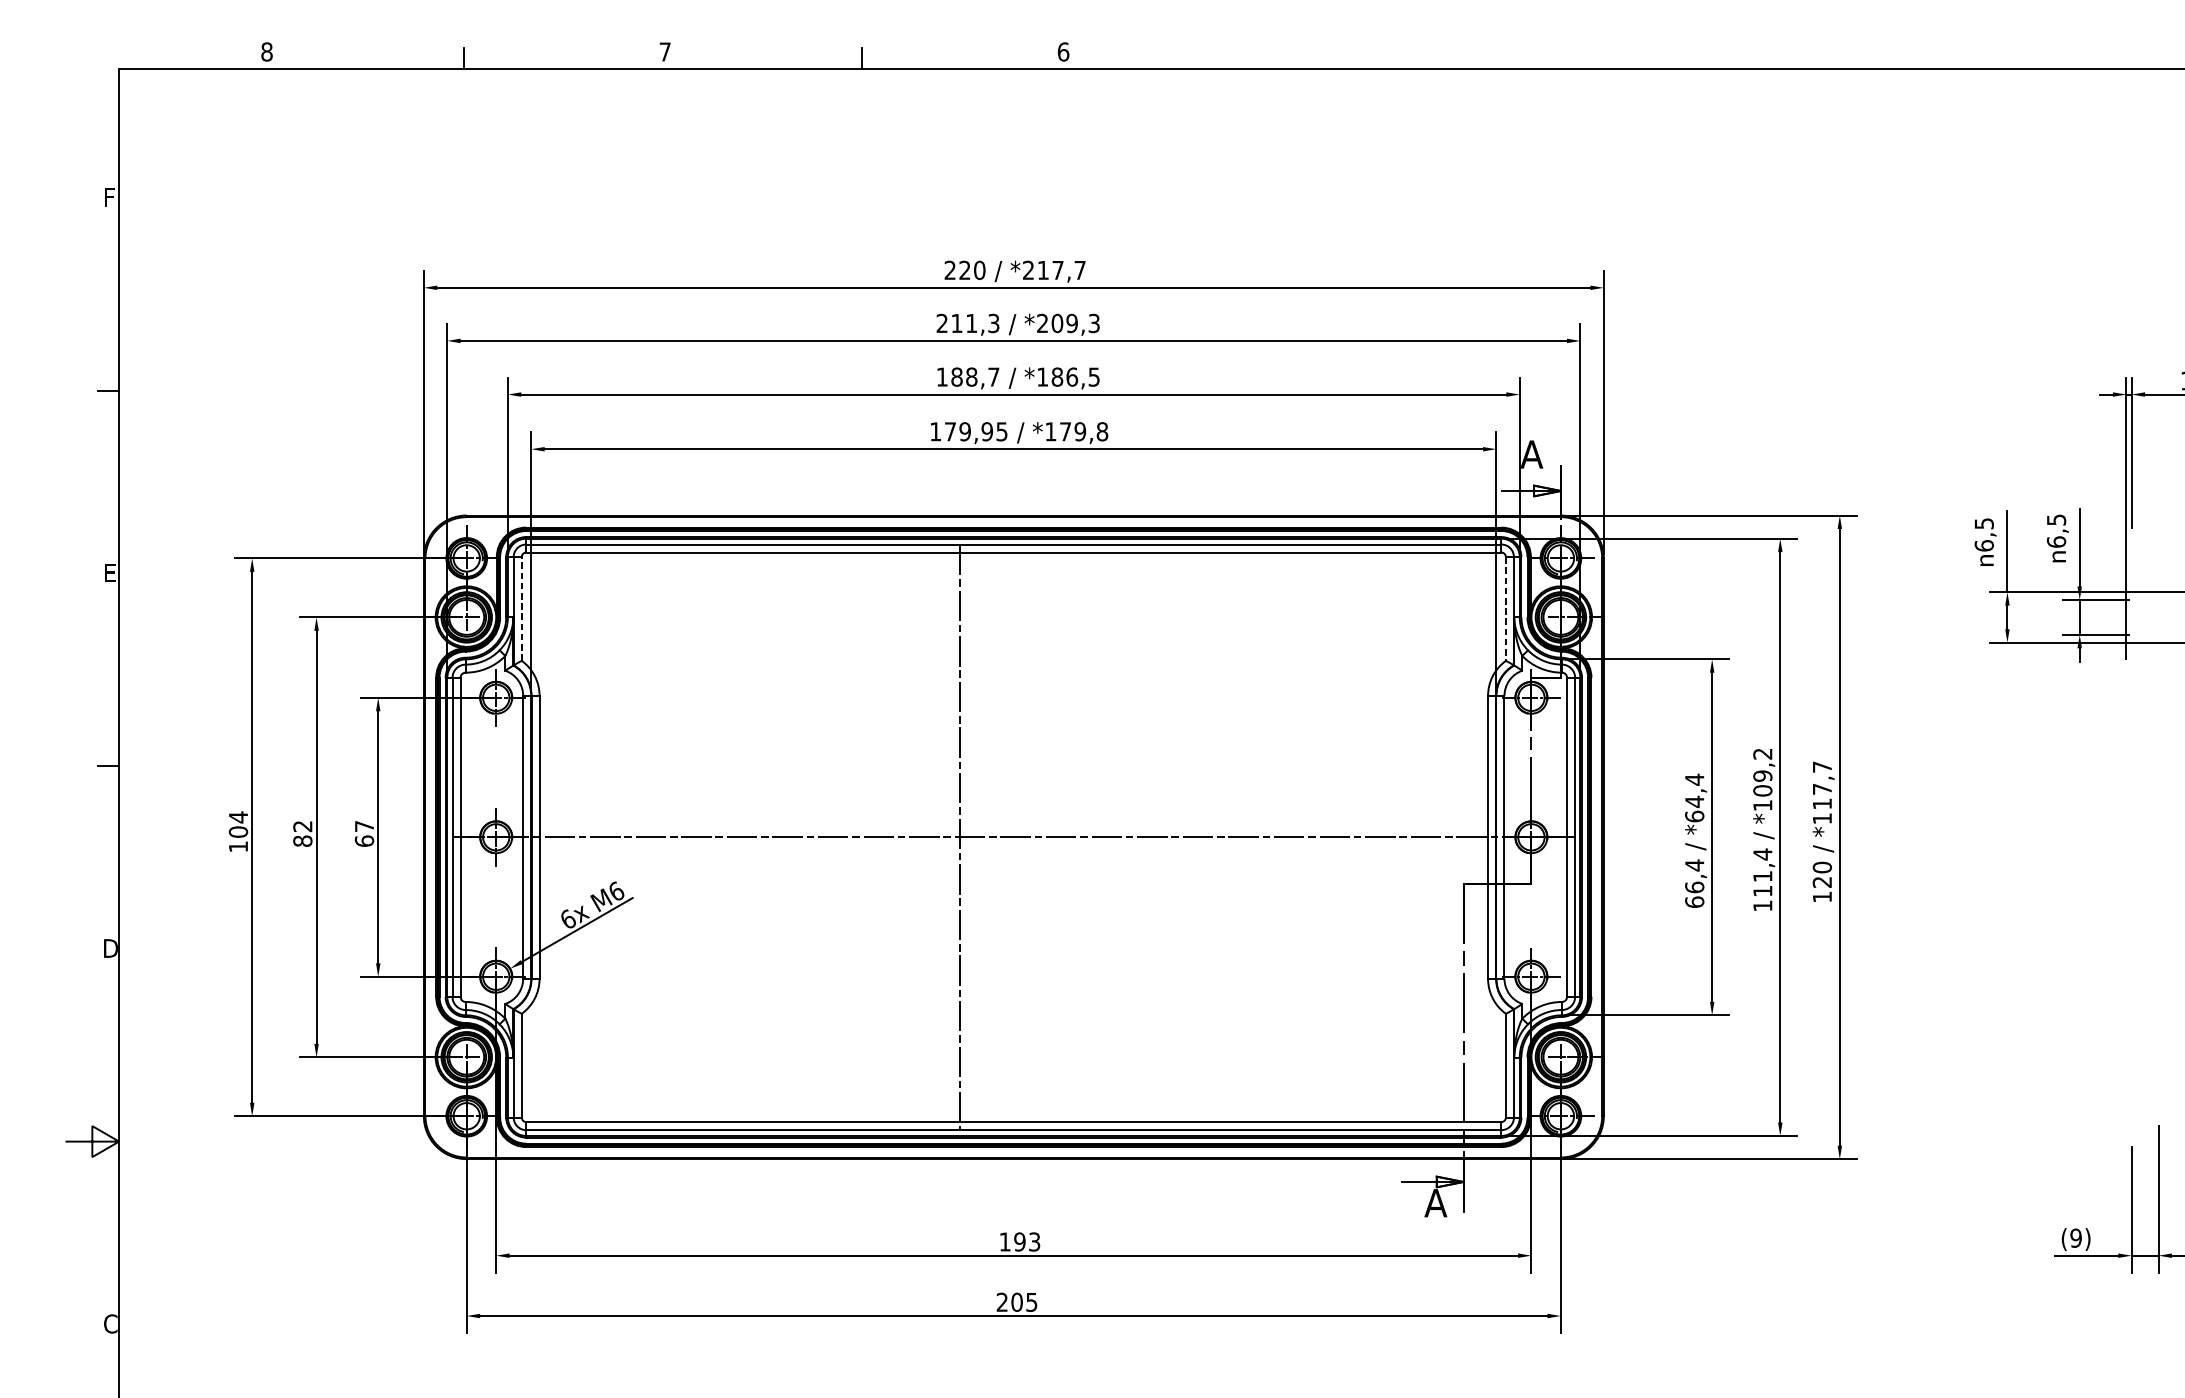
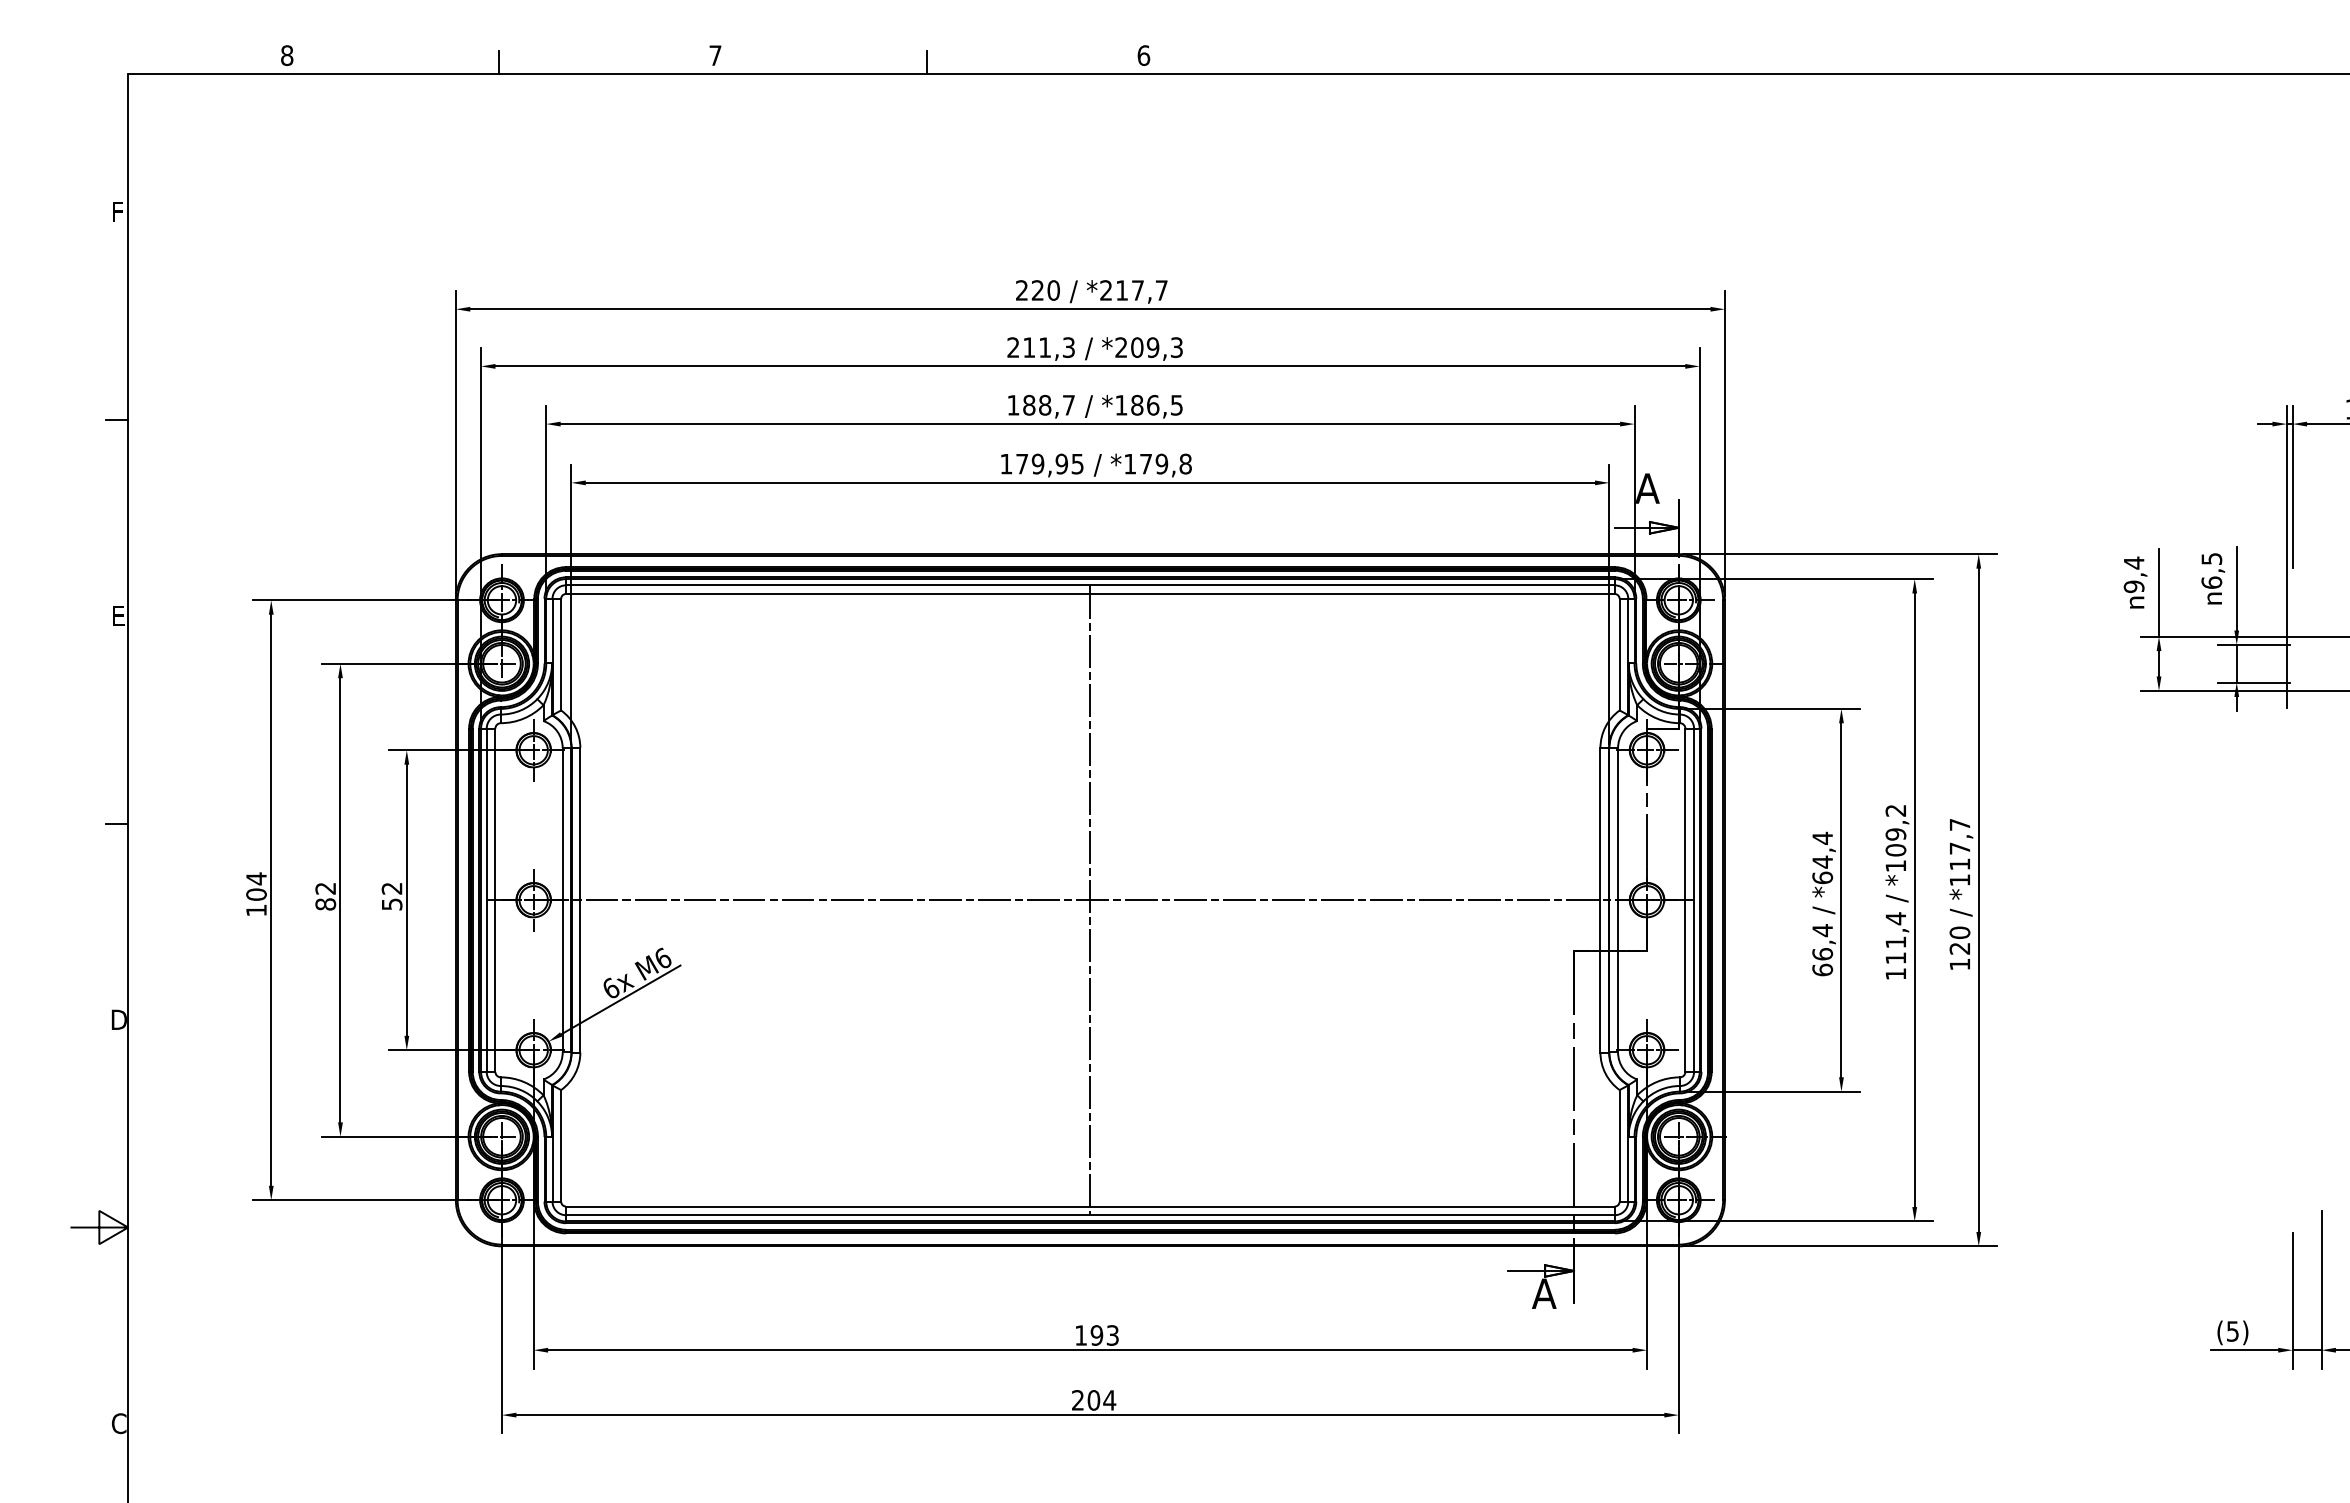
text: (1983, 534) -> (2133, 574), 6,5 -> 9,4
line: (522, 608) -> (561, 654), dashed -> solid
line: (1505, 608) -> (1619, 654), dashed -> solid
text: (364, 833) -> (391, 896), 67 -> 52
line: (960, 836) -> (1090, 899), moved
text: (2075, 1238) -> (2232, 1331), (9) -> (5)
text: (1031, 1302) -> (1109, 1400), 205 -> 204

